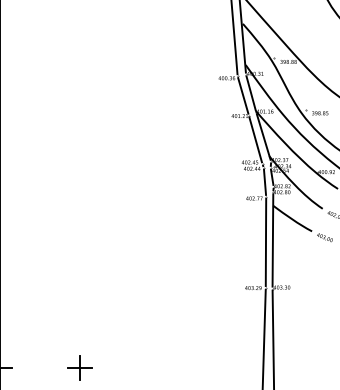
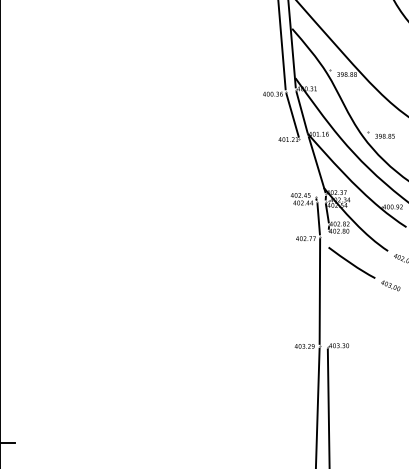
line: (255, 139) -> (307, 167), removed
line: (272, 240) -> (327, 289), removed
part: (79, 367) -> (95, 441), removed

